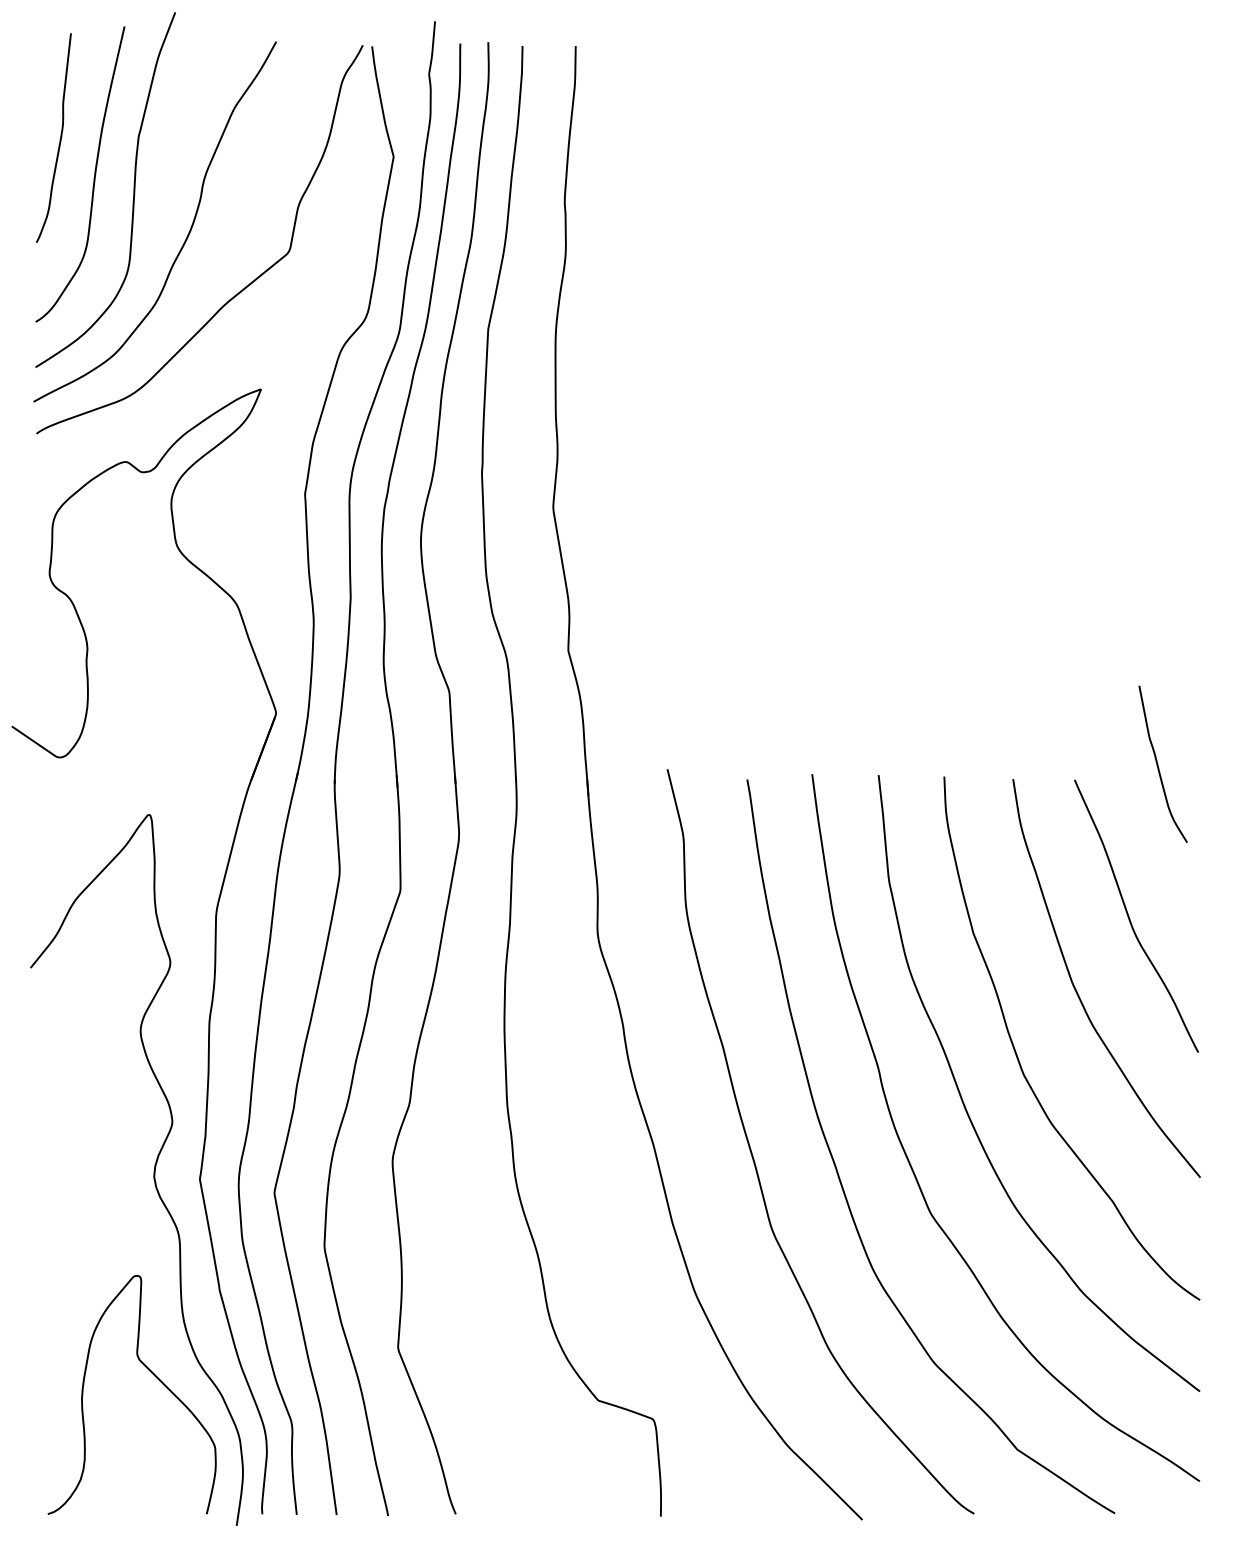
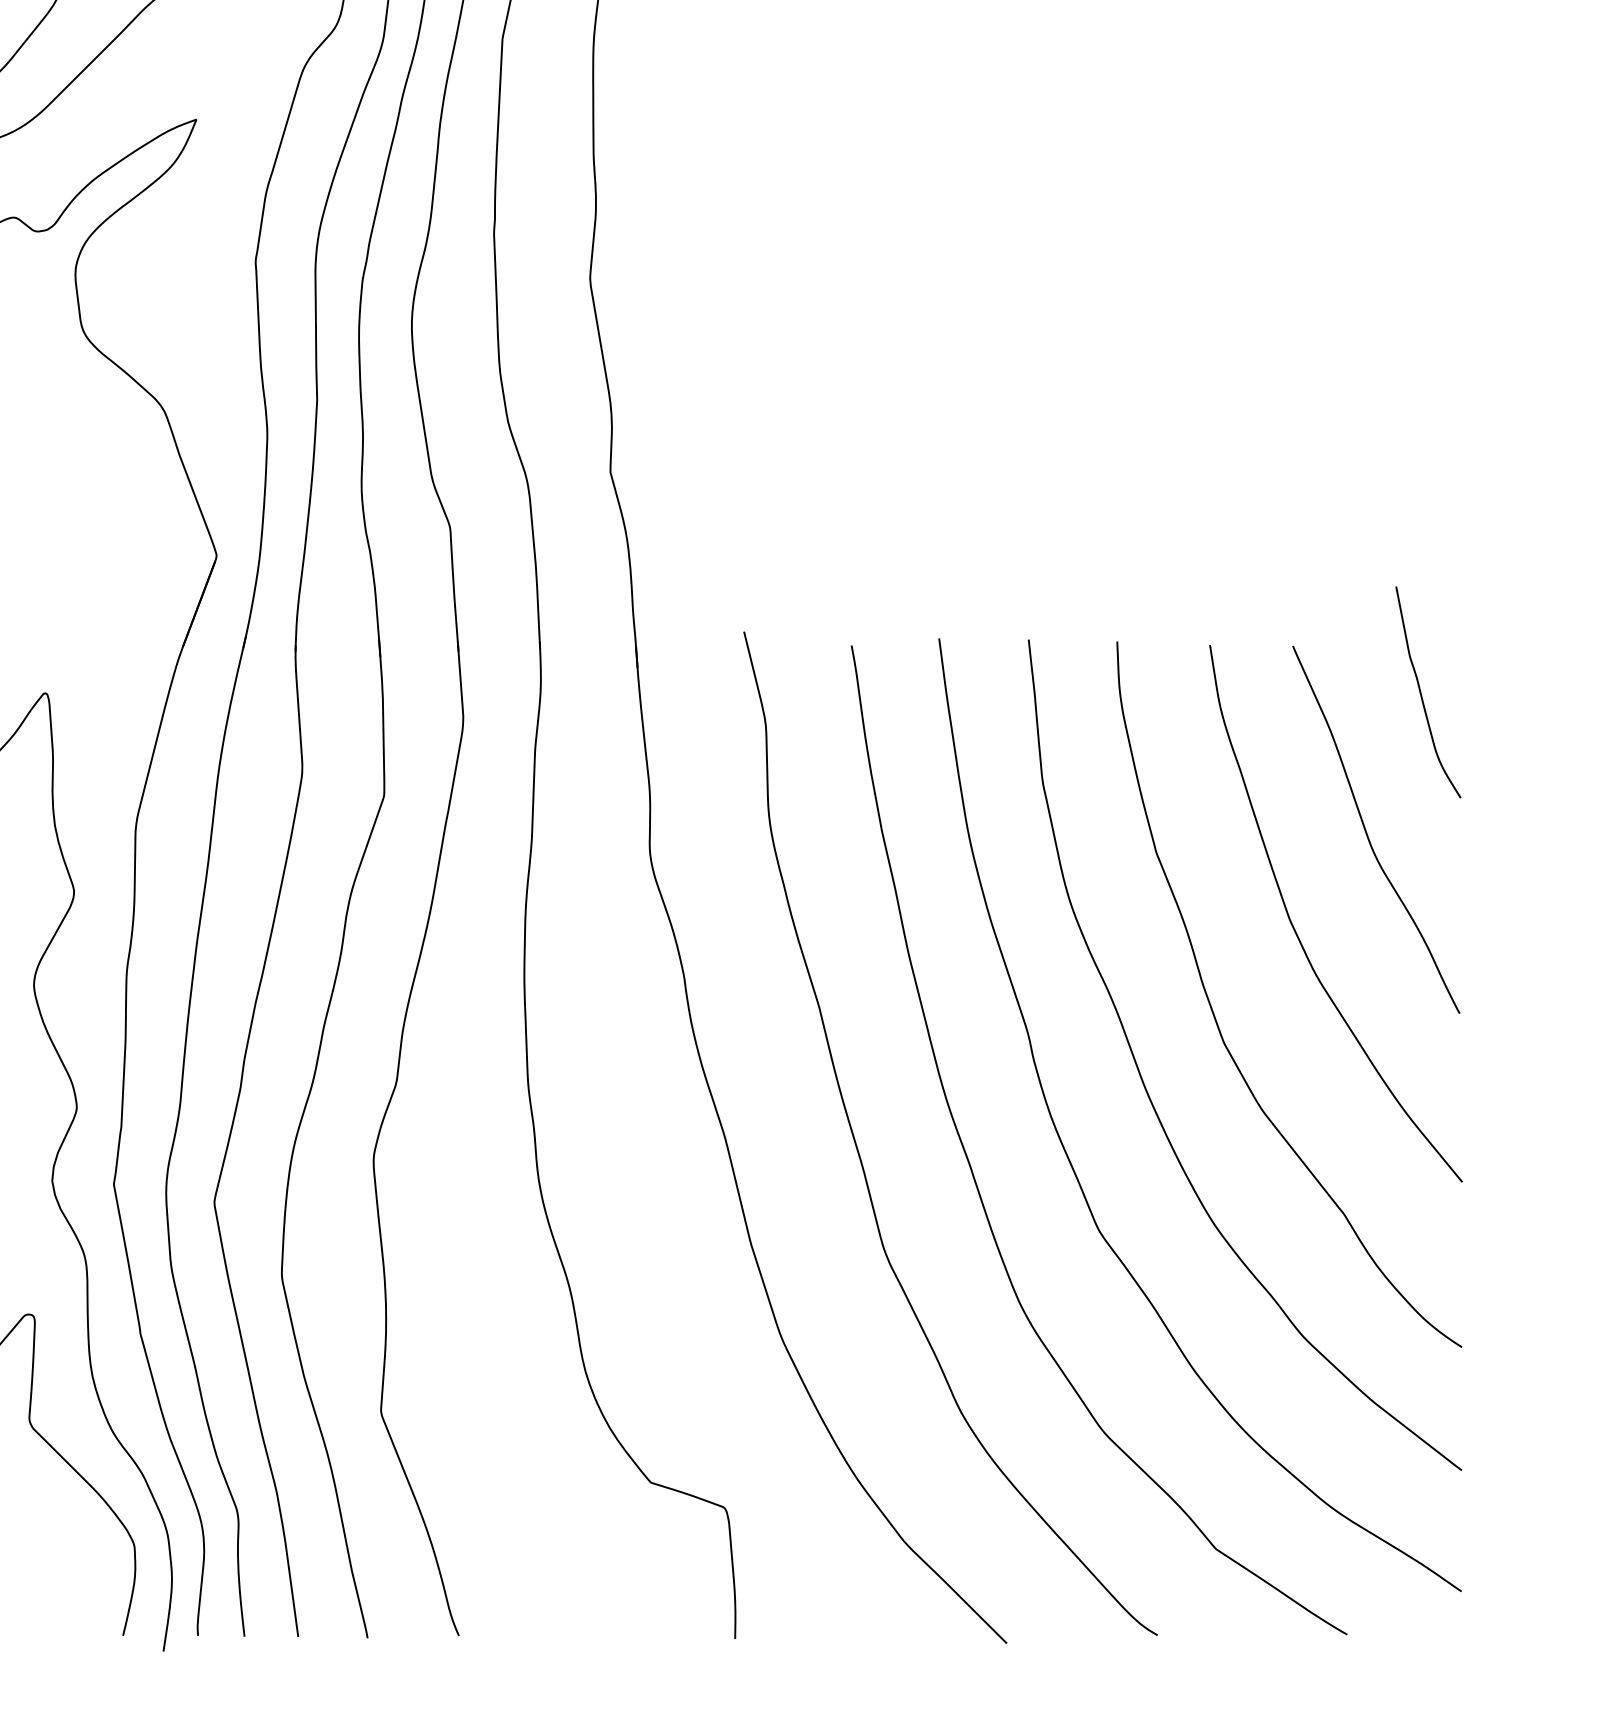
curve: (1158, 764) -> (1422, 692), moved

